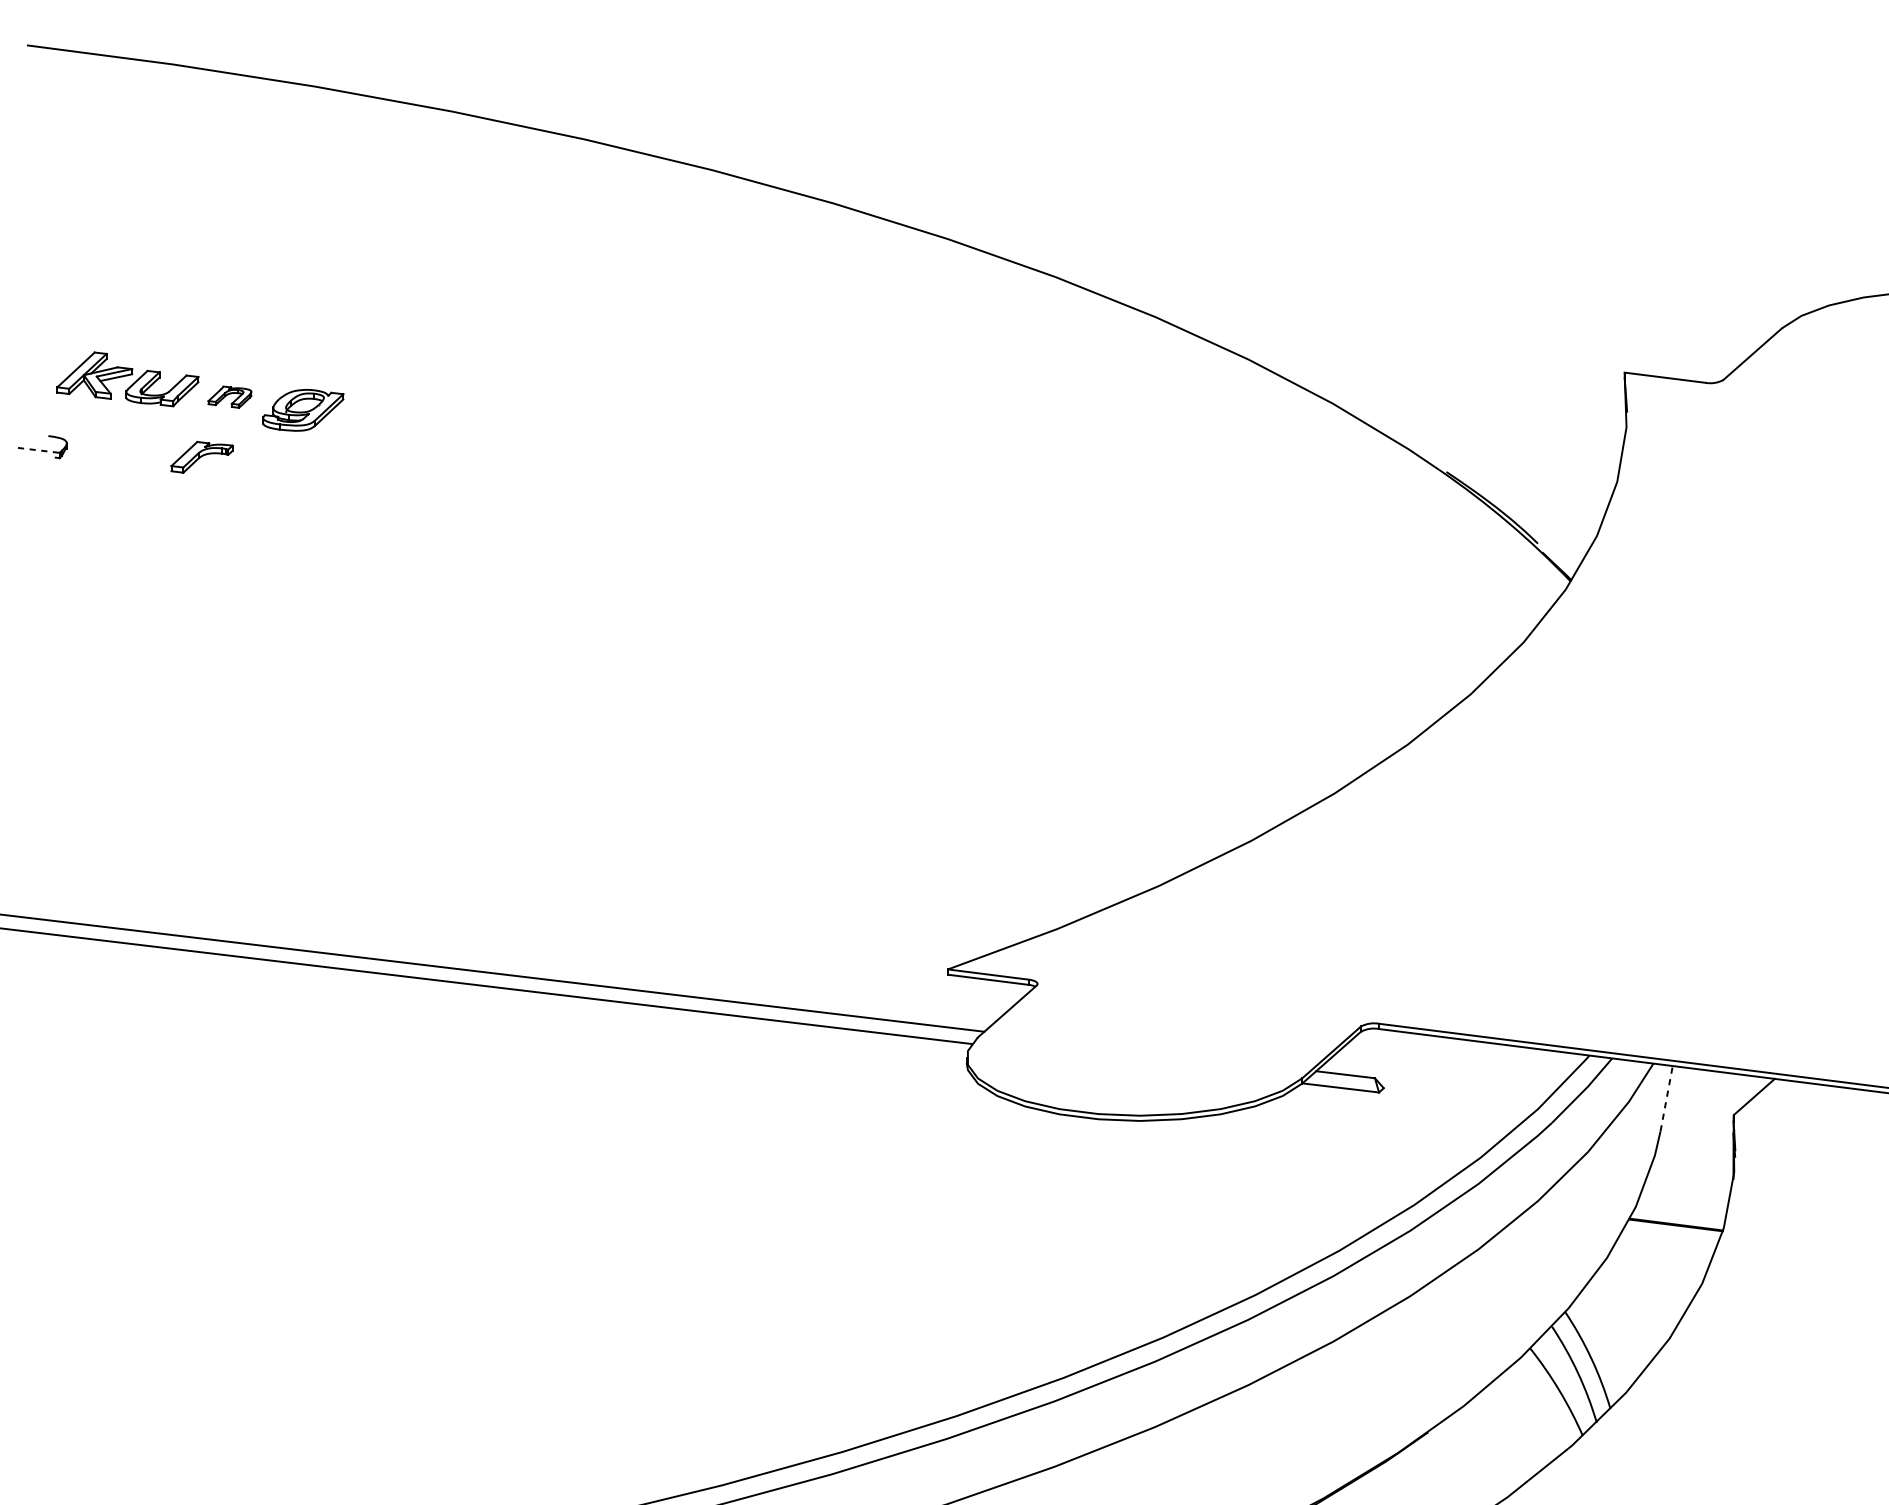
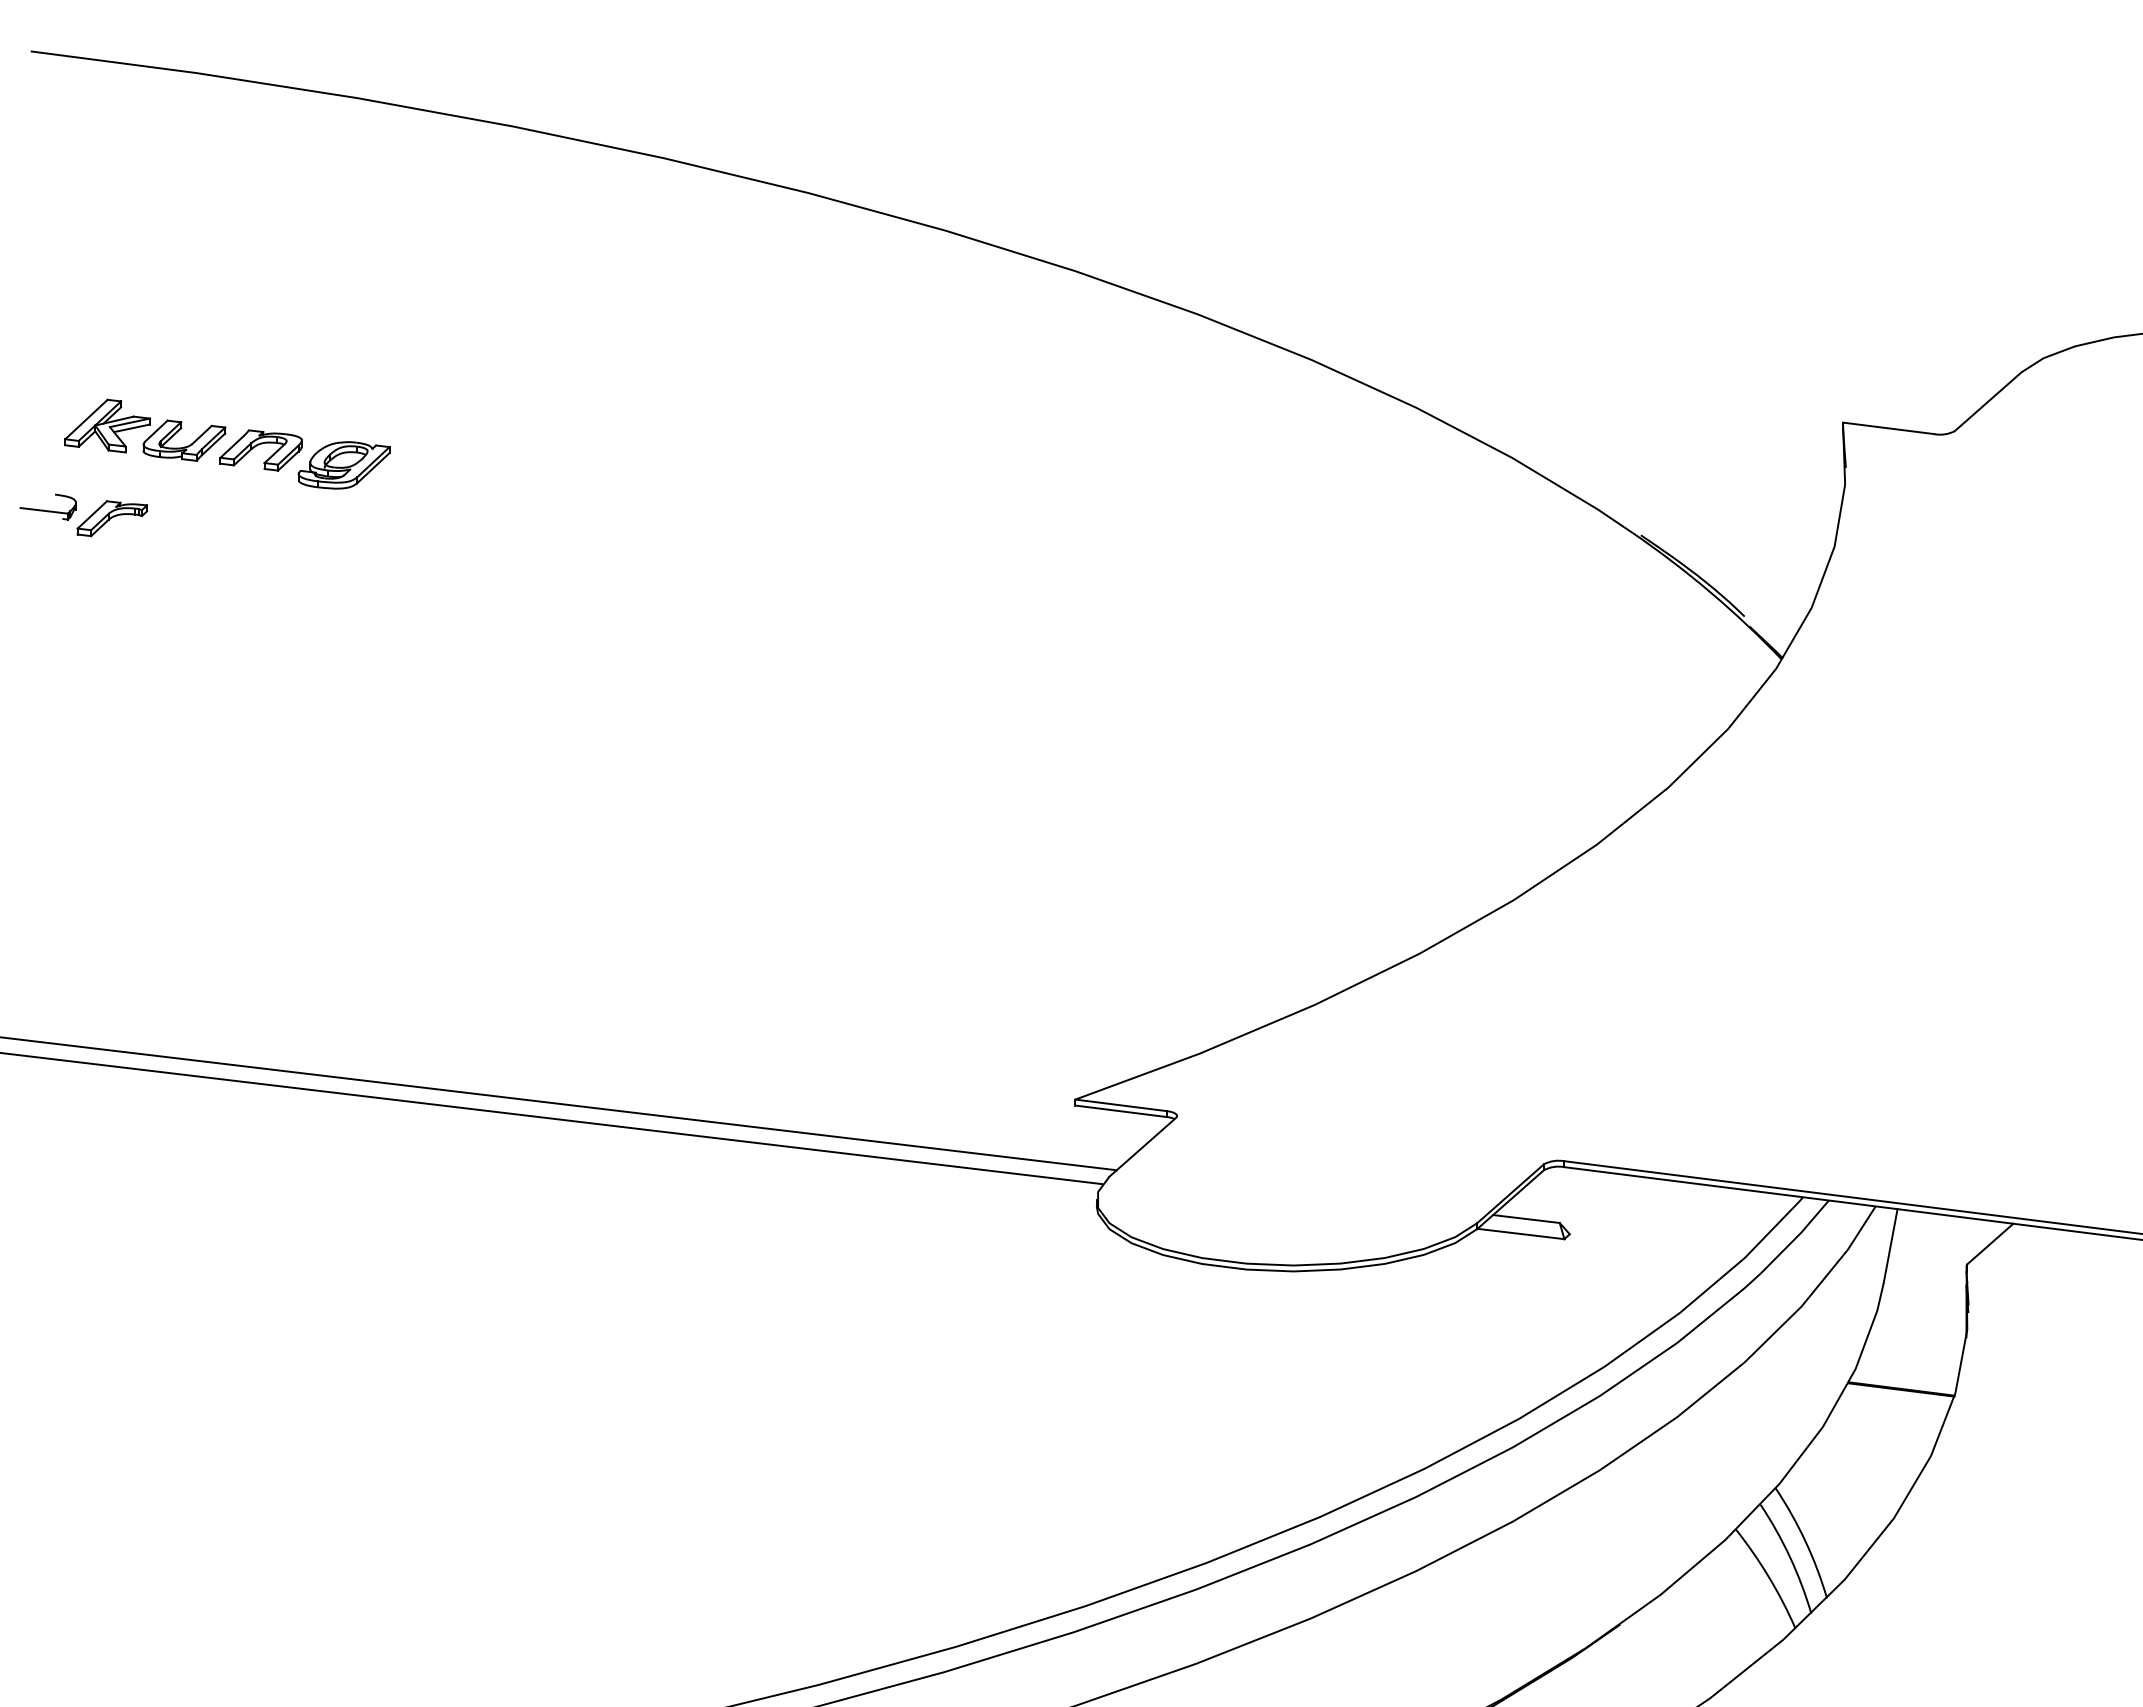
part: (229, 397) -> (260, 450), size x1.67
line: (39, 450) -> (44, 510), dashed -> solid
part: (202, 457) -> (112, 518), moved
line: (1666, 1098) -> (1890, 1246), dashed -> solid

